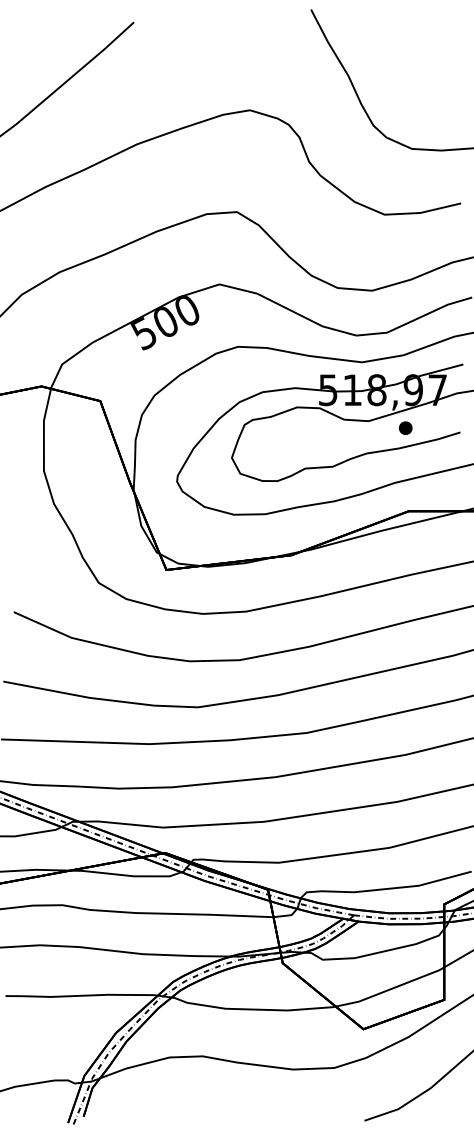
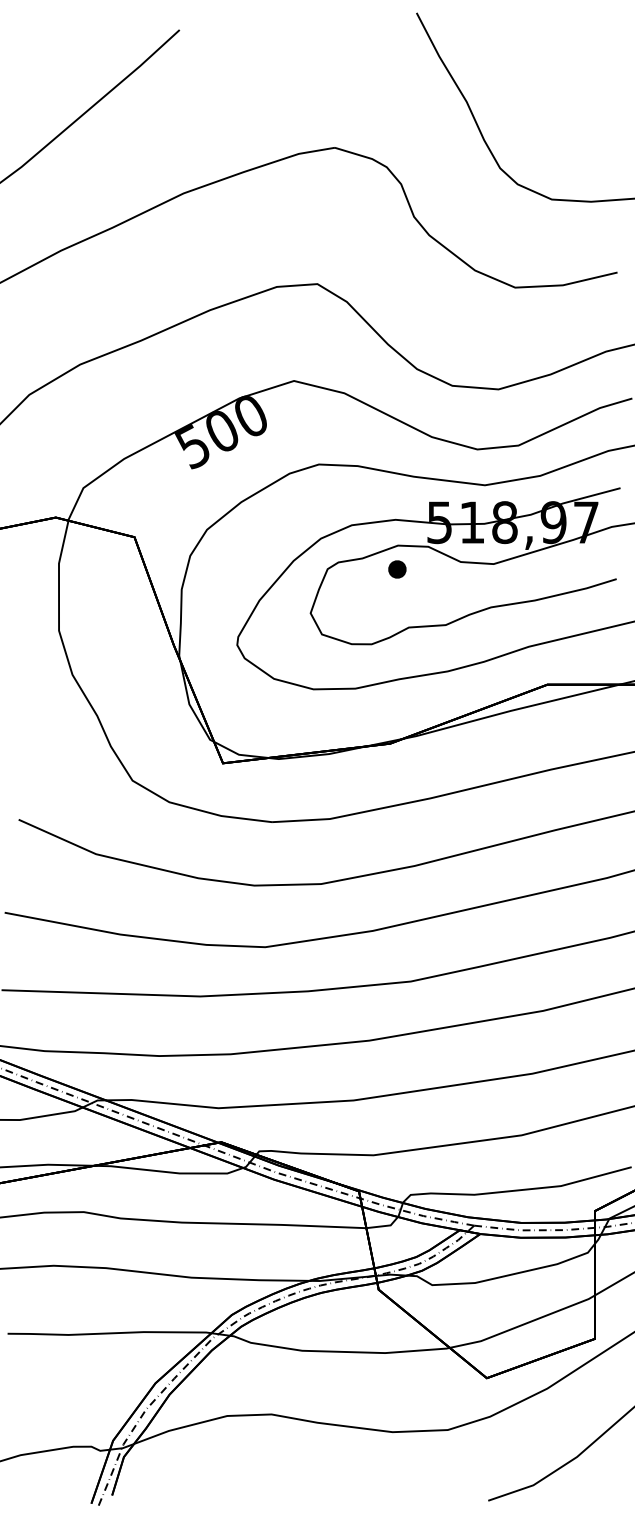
part: (405, 428) -> (397, 569), moved

